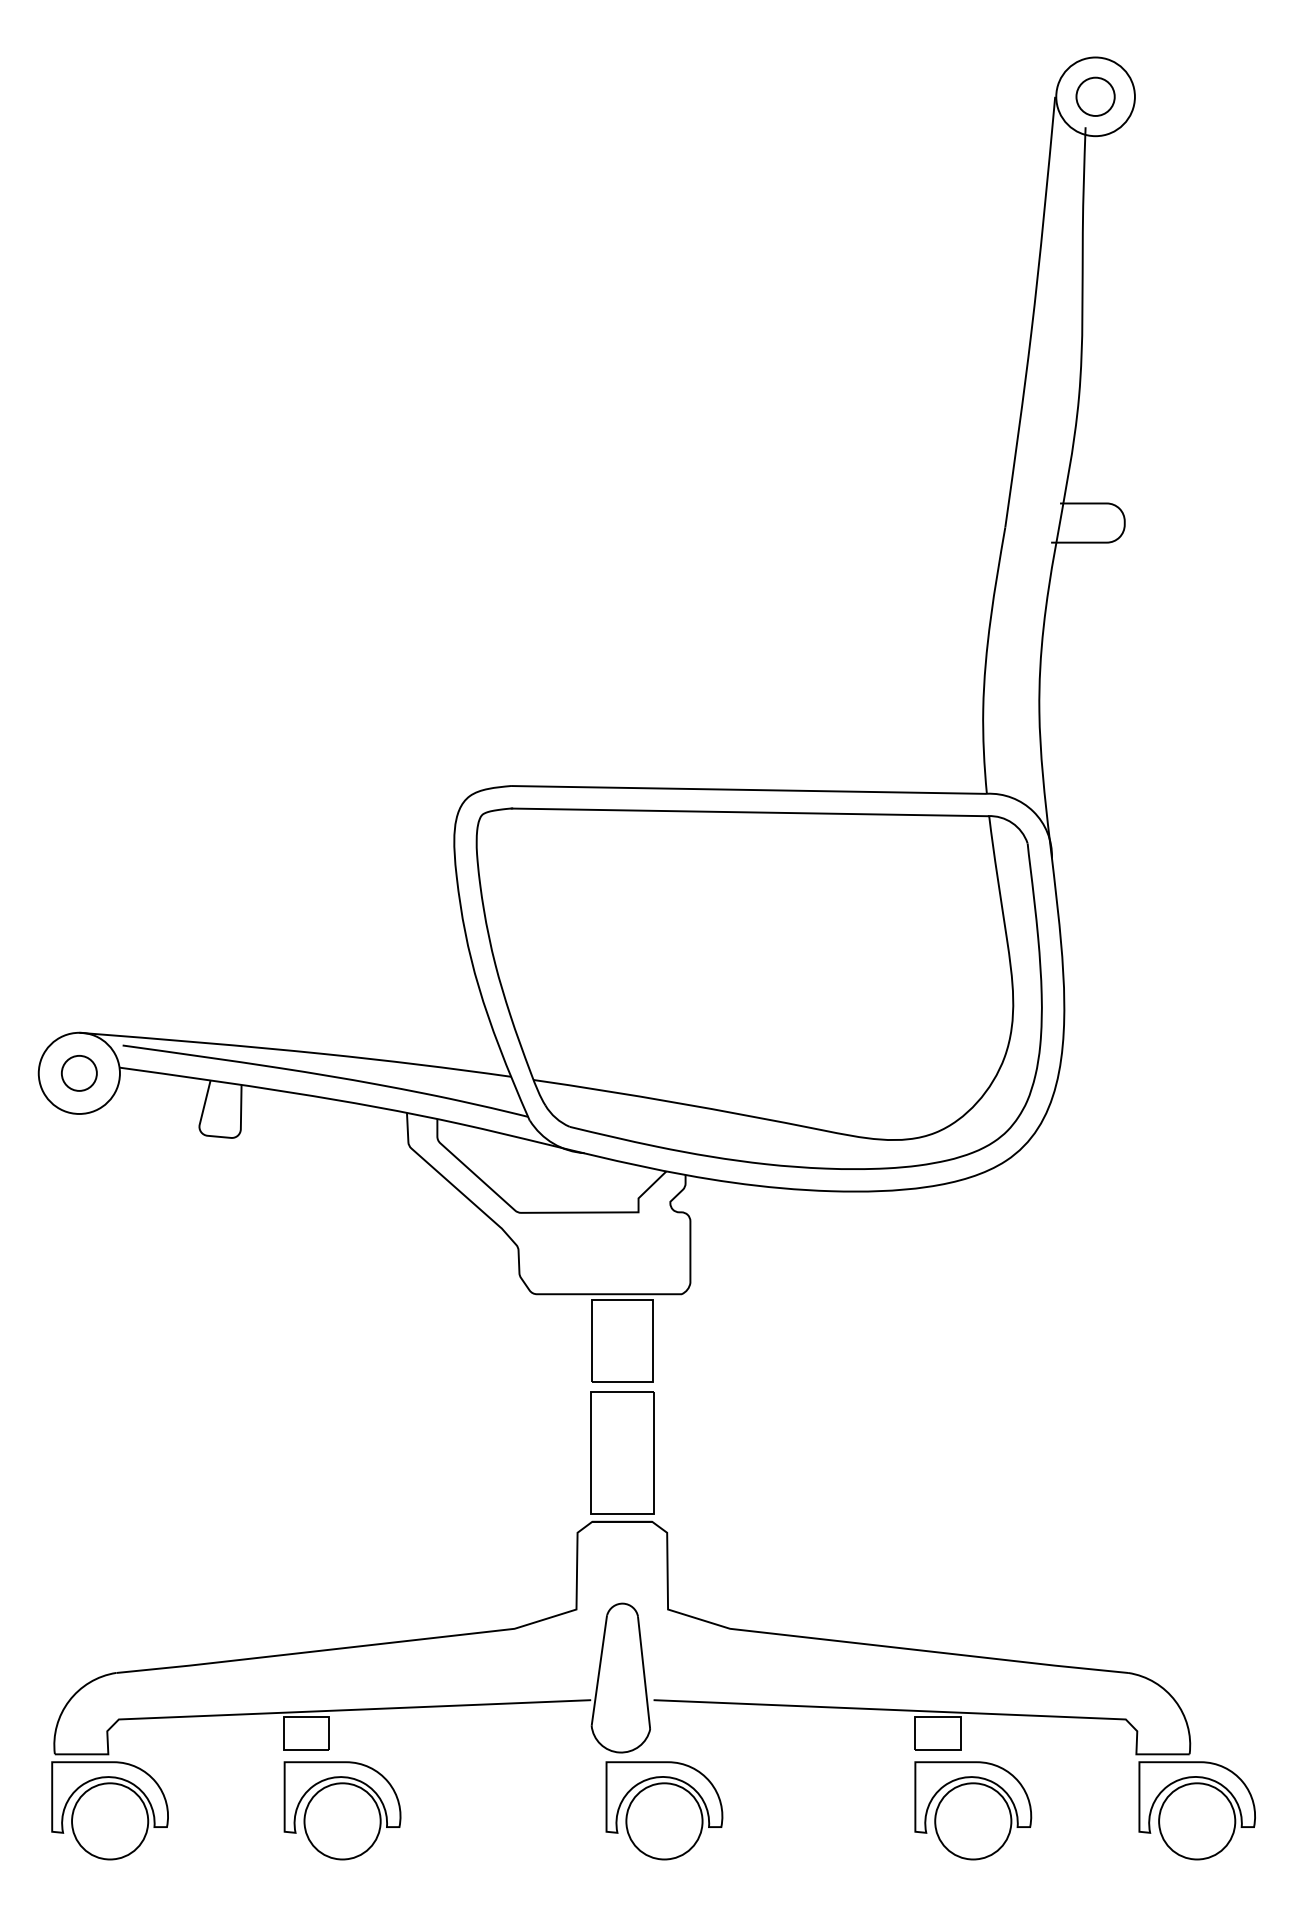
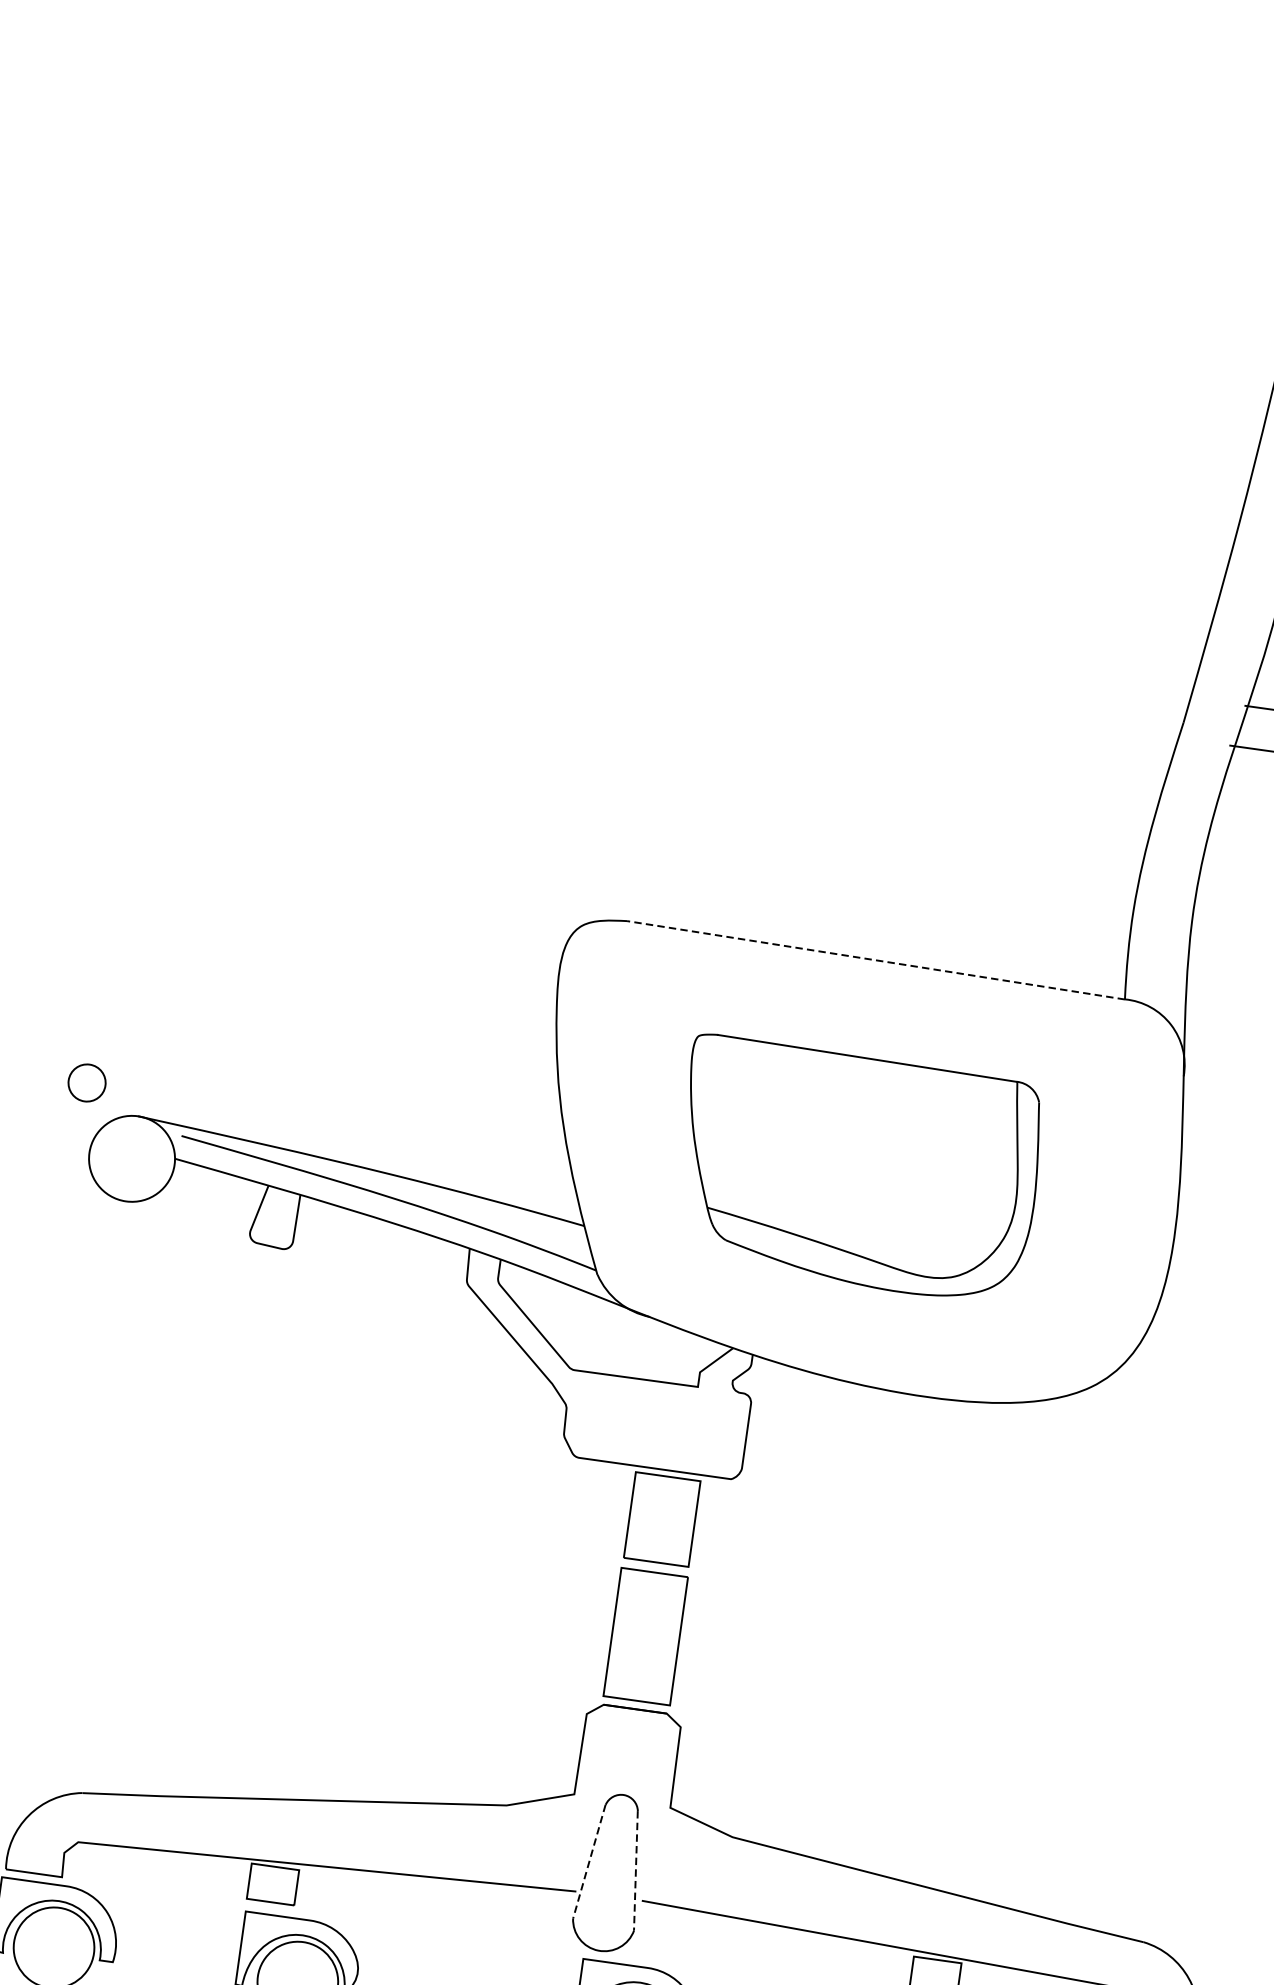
line: (748, 789) -> (875, 959), solid -> dashed
part: (758, 988) -> (856, 1169), size x0.6
circle: (79, 1073) -> (87, 1083), moved
line: (599, 1670) -> (589, 1861), solid -> dashed
line: (644, 1673) -> (636, 1871), solid -> dashed

